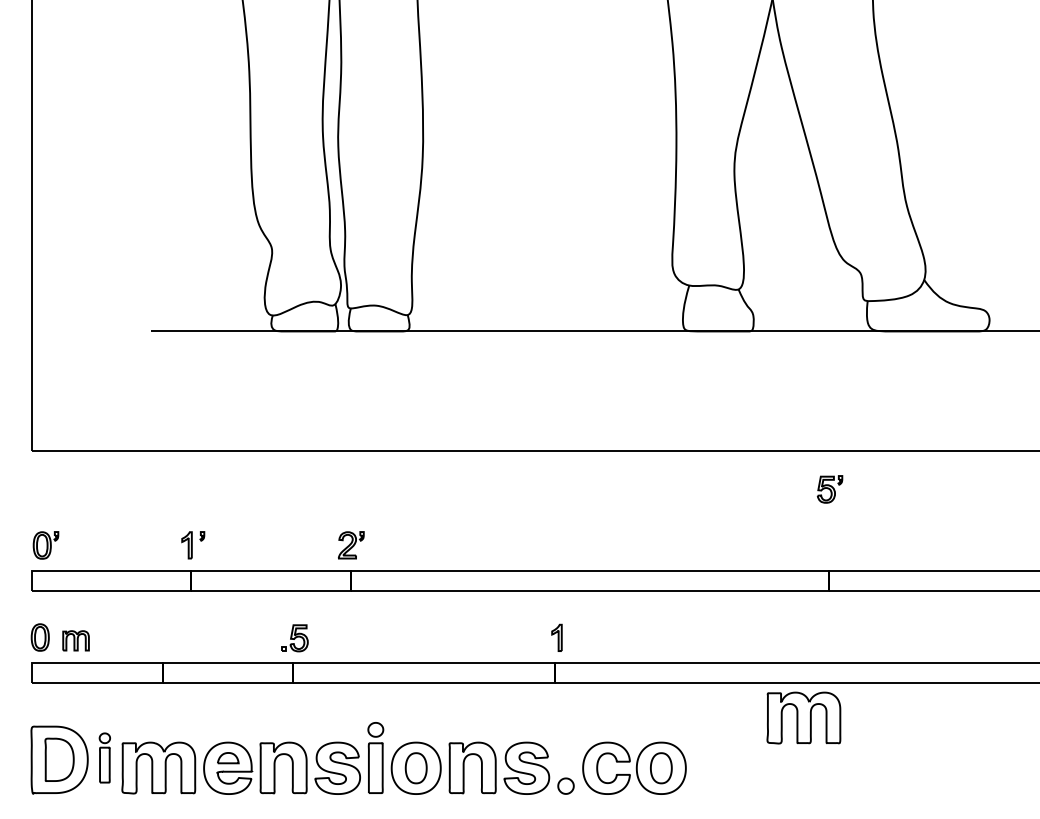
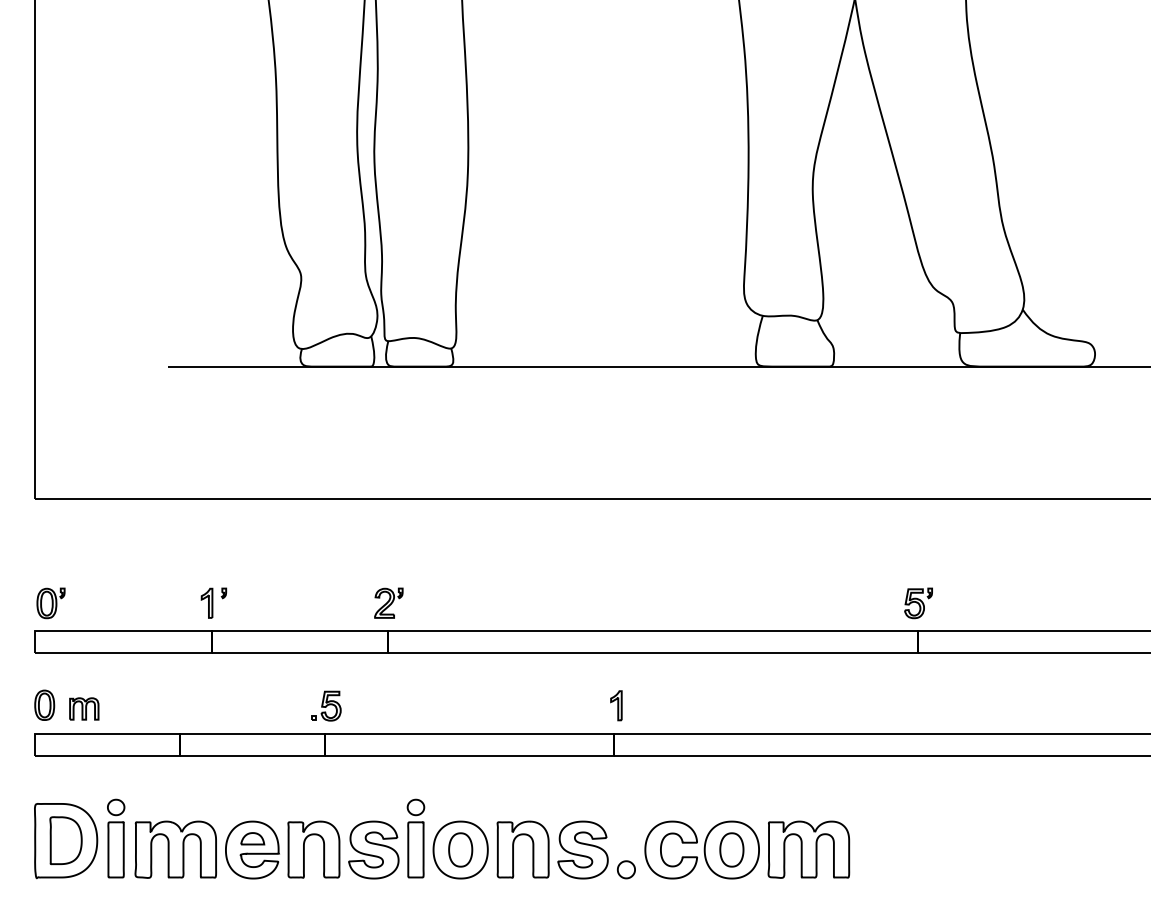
part: (829, 489) -> (917, 603), moved
part: (803, 717) -> (808, 849), moved
part: (104, 757) -> (115, 838), size x1.43

